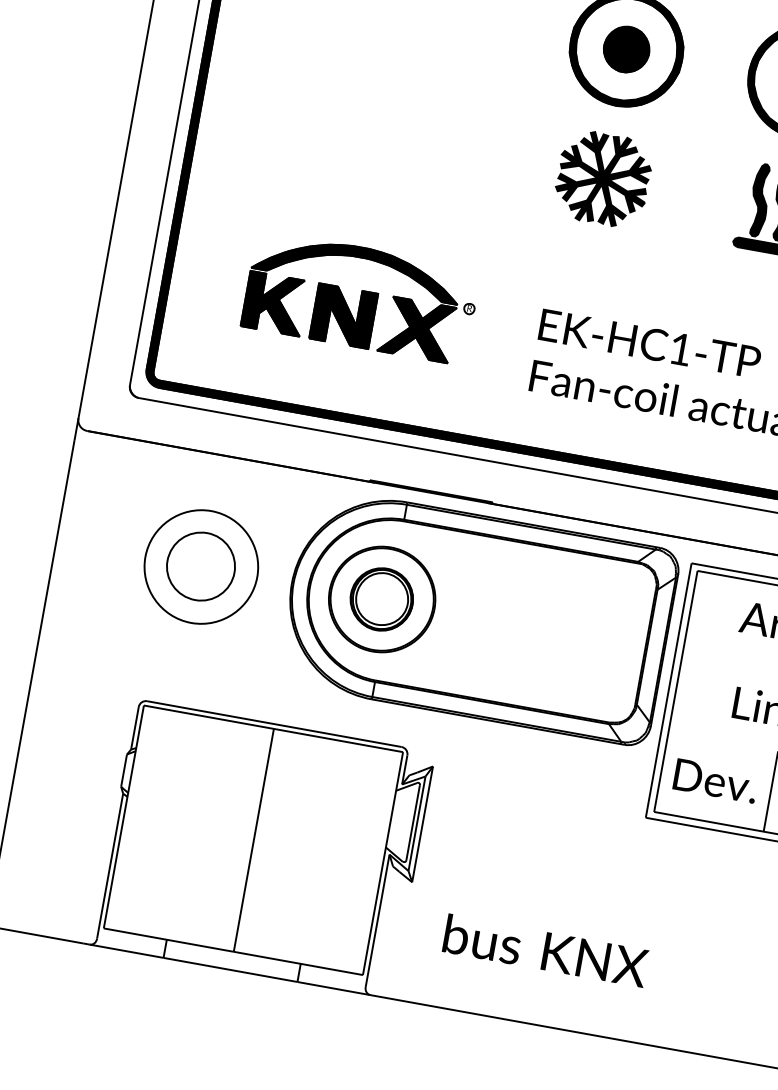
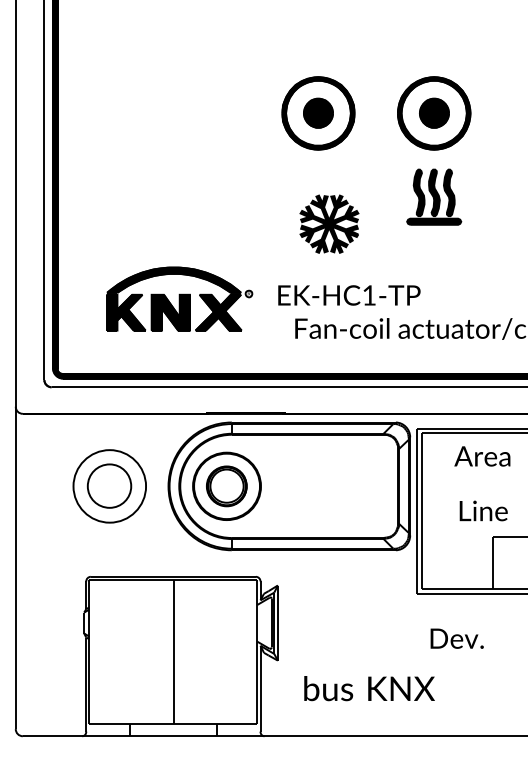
part: (603, 177) -> (329, 223), moved
text: (650, 343) -> (349, 295), moved
text: (714, 780) -> (456, 638), moved

